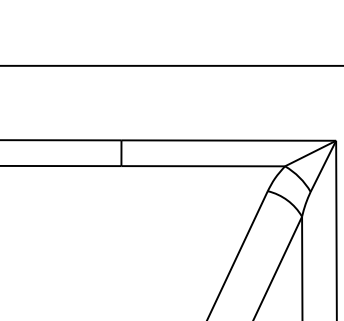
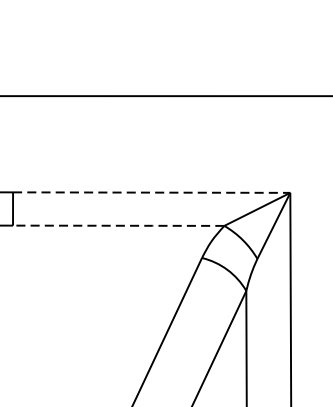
line: (228, 140) -> (151, 192), solid -> dashed
line: (203, 166) -> (119, 226), solid -> dashed

